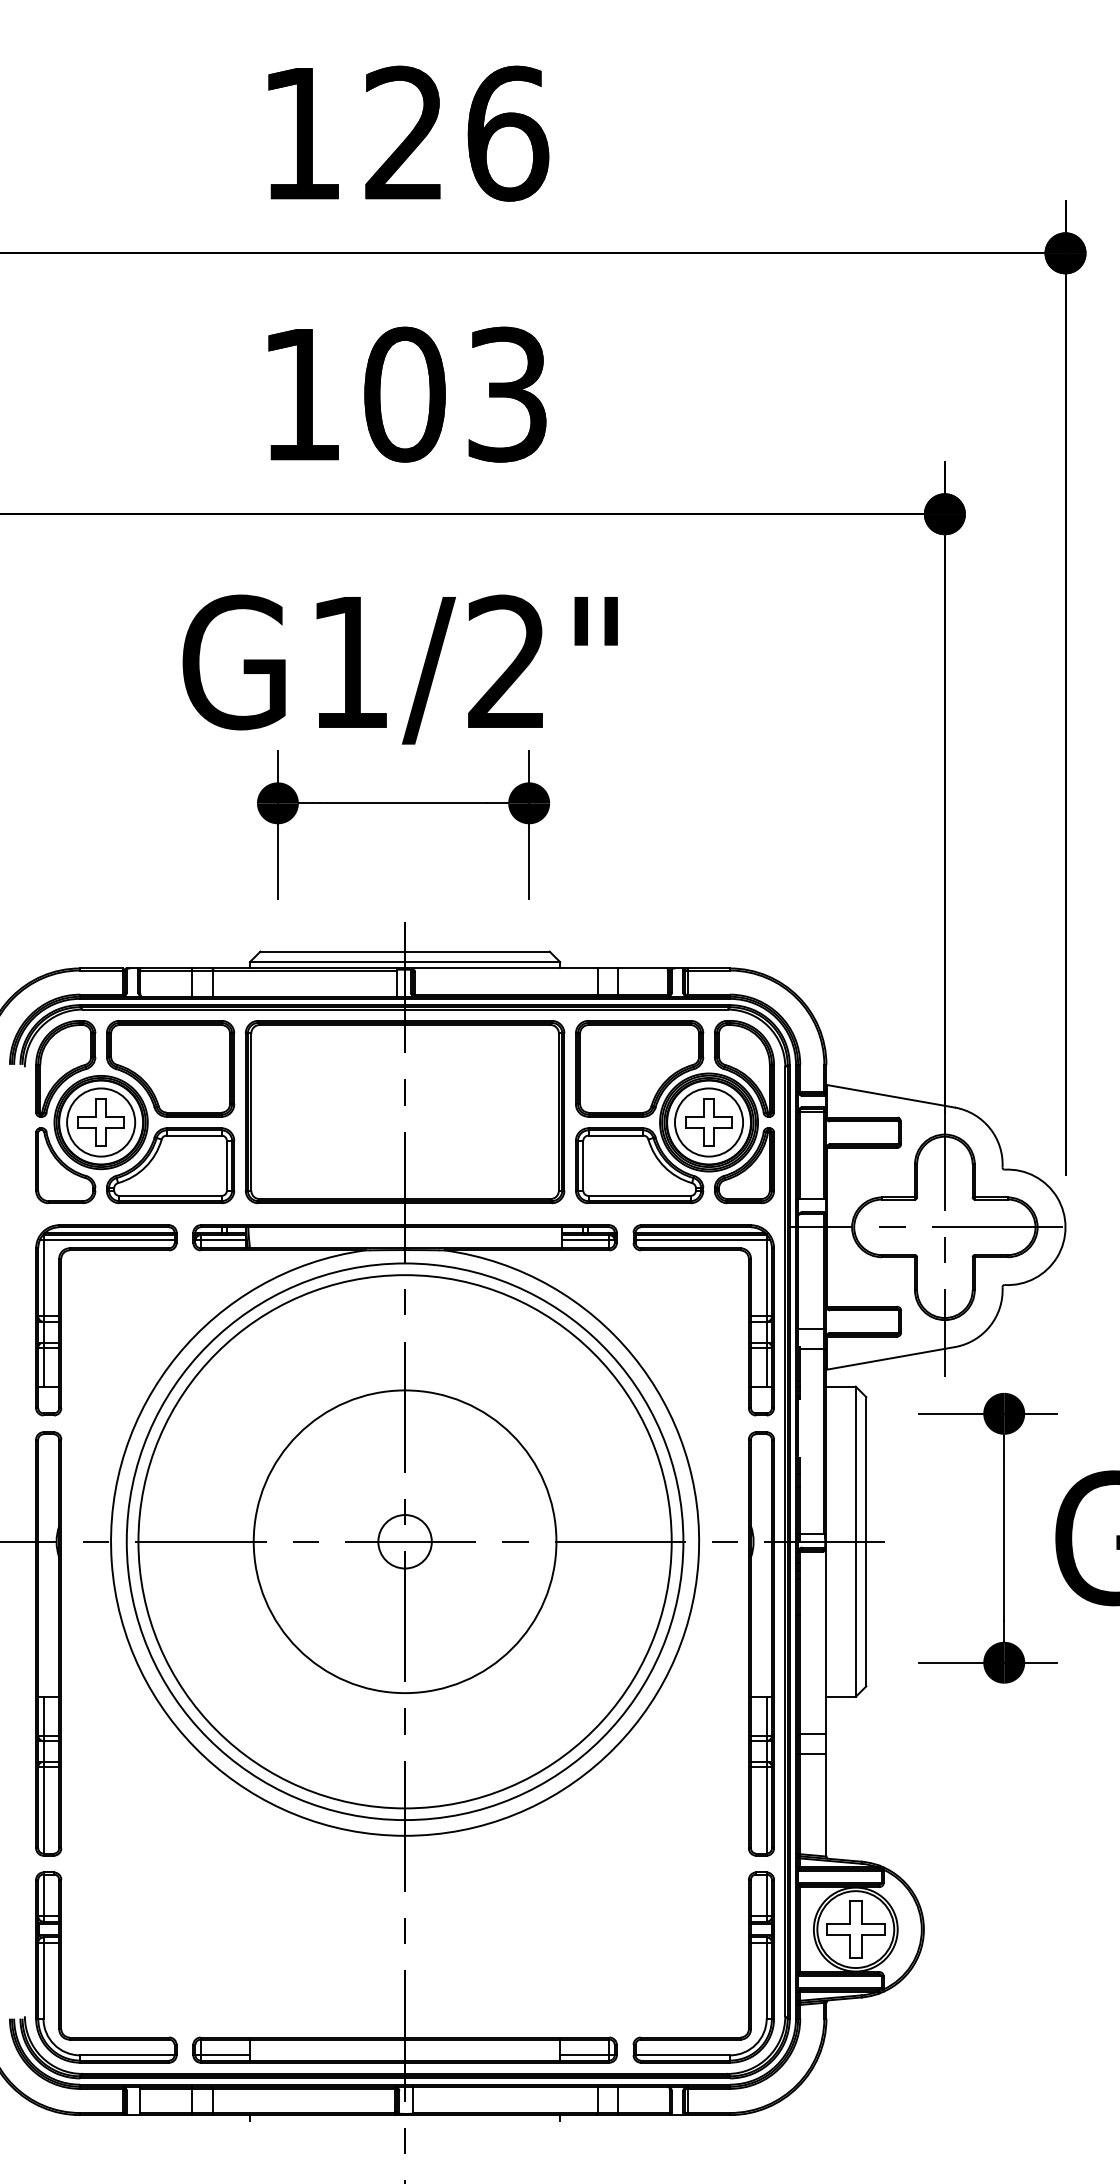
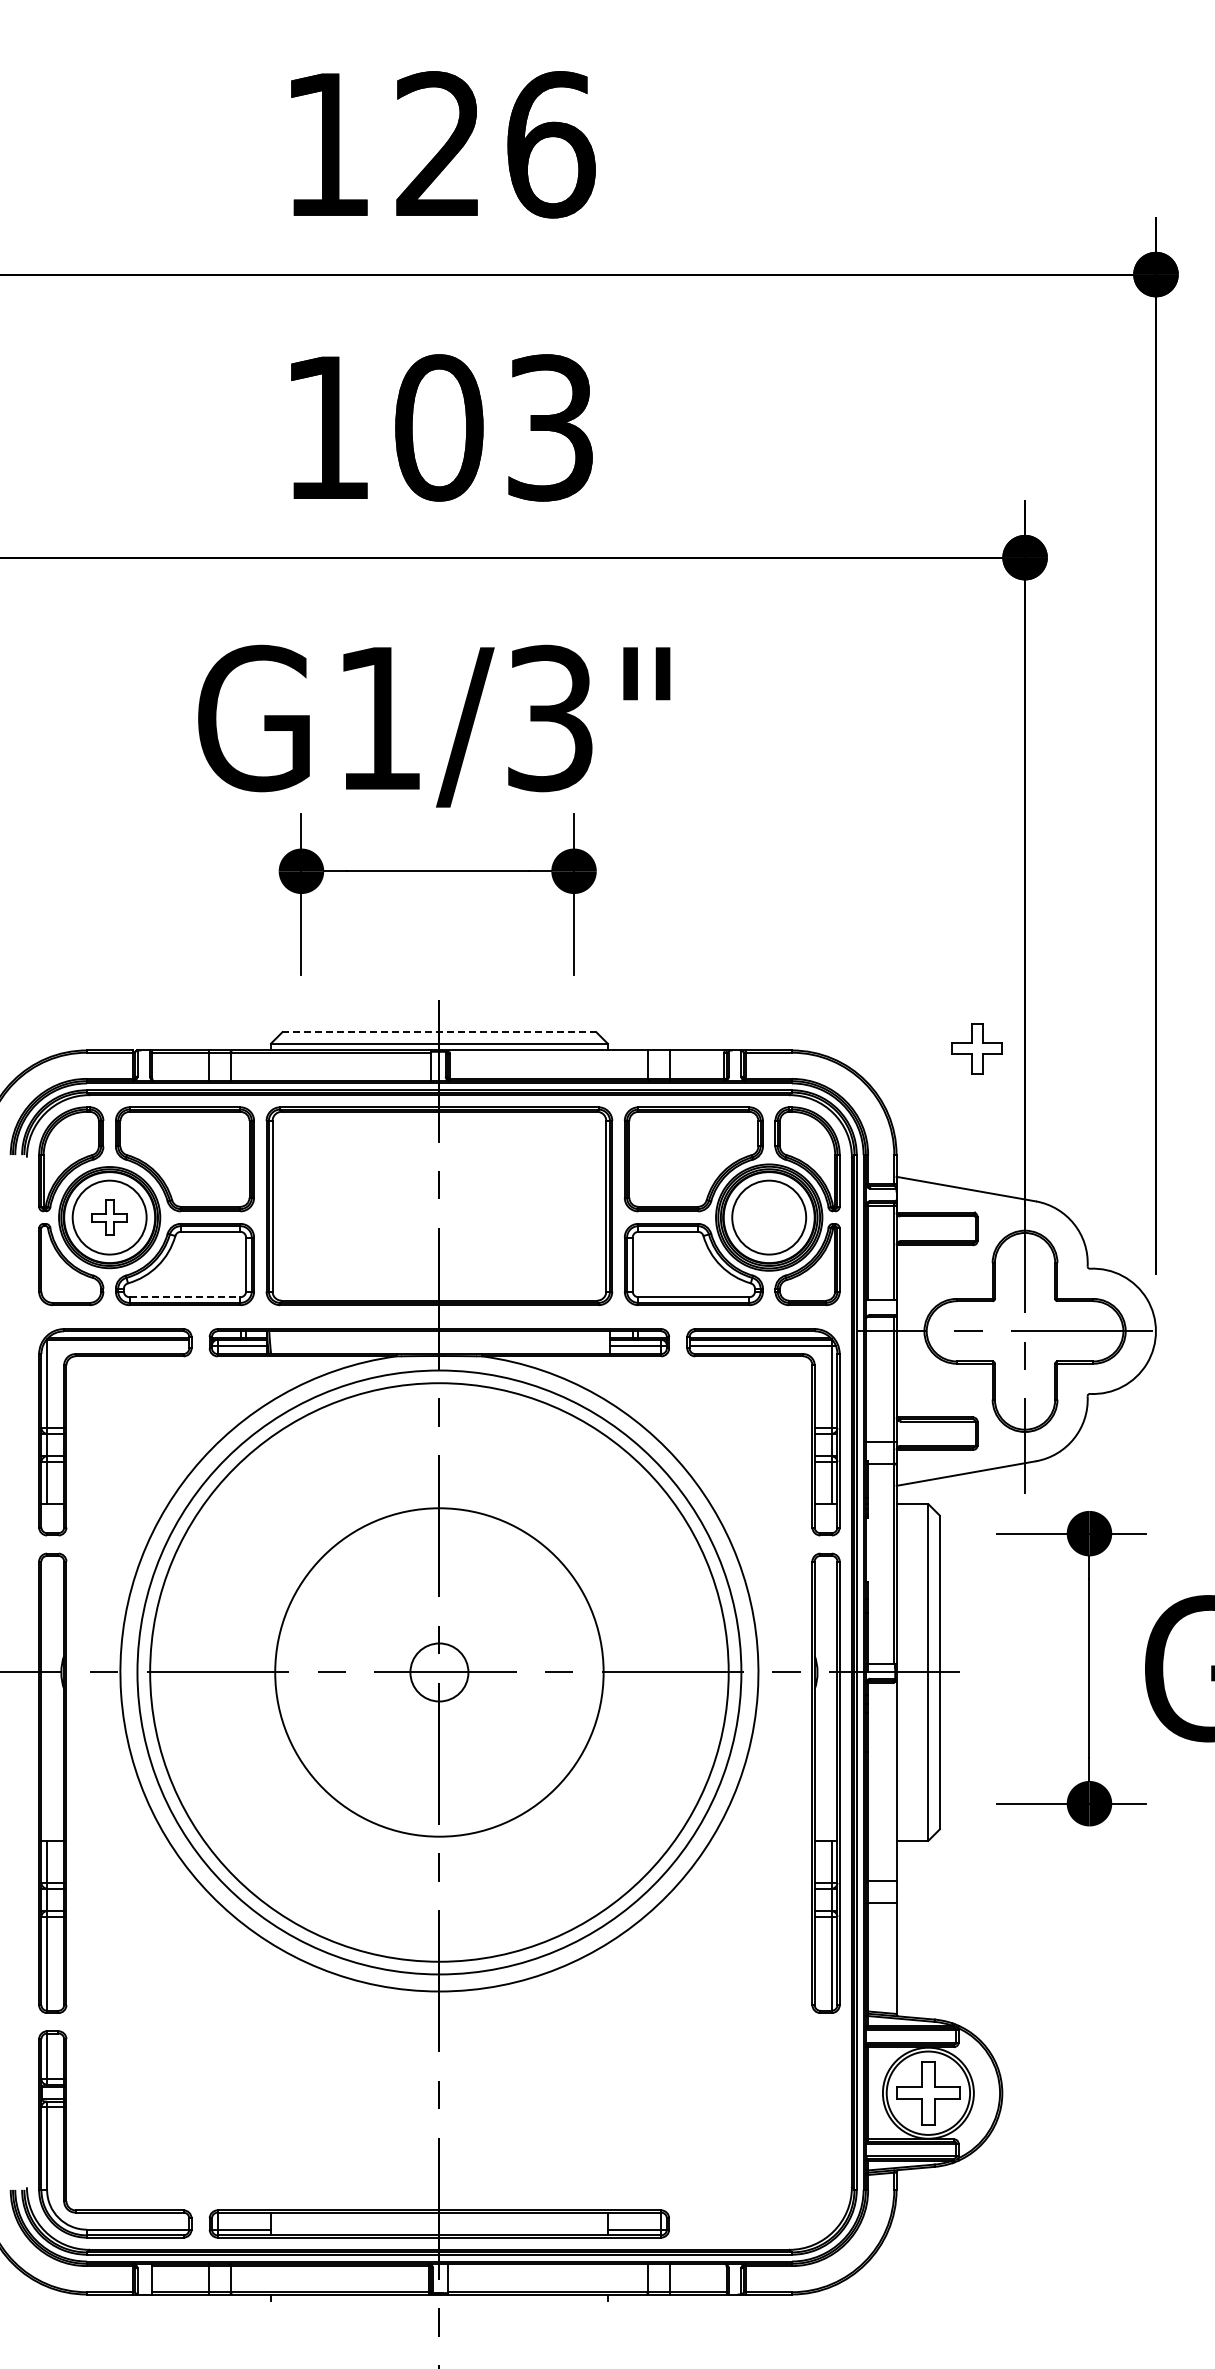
text: (506, 662) -> (549, 718), G1/2" -> G1/3"
line: (405, 951) -> (439, 1032), solid -> dashed
part: (100, 1122) -> (109, 1217), size x0.7
part: (708, 1122) -> (976, 1048), moved
line: (171, 1196) -> (185, 1297), solid -> dashed
line: (107, 1240) -> (116, 1345), removed
part: (748, 1967) -> (811, 2134), removed

